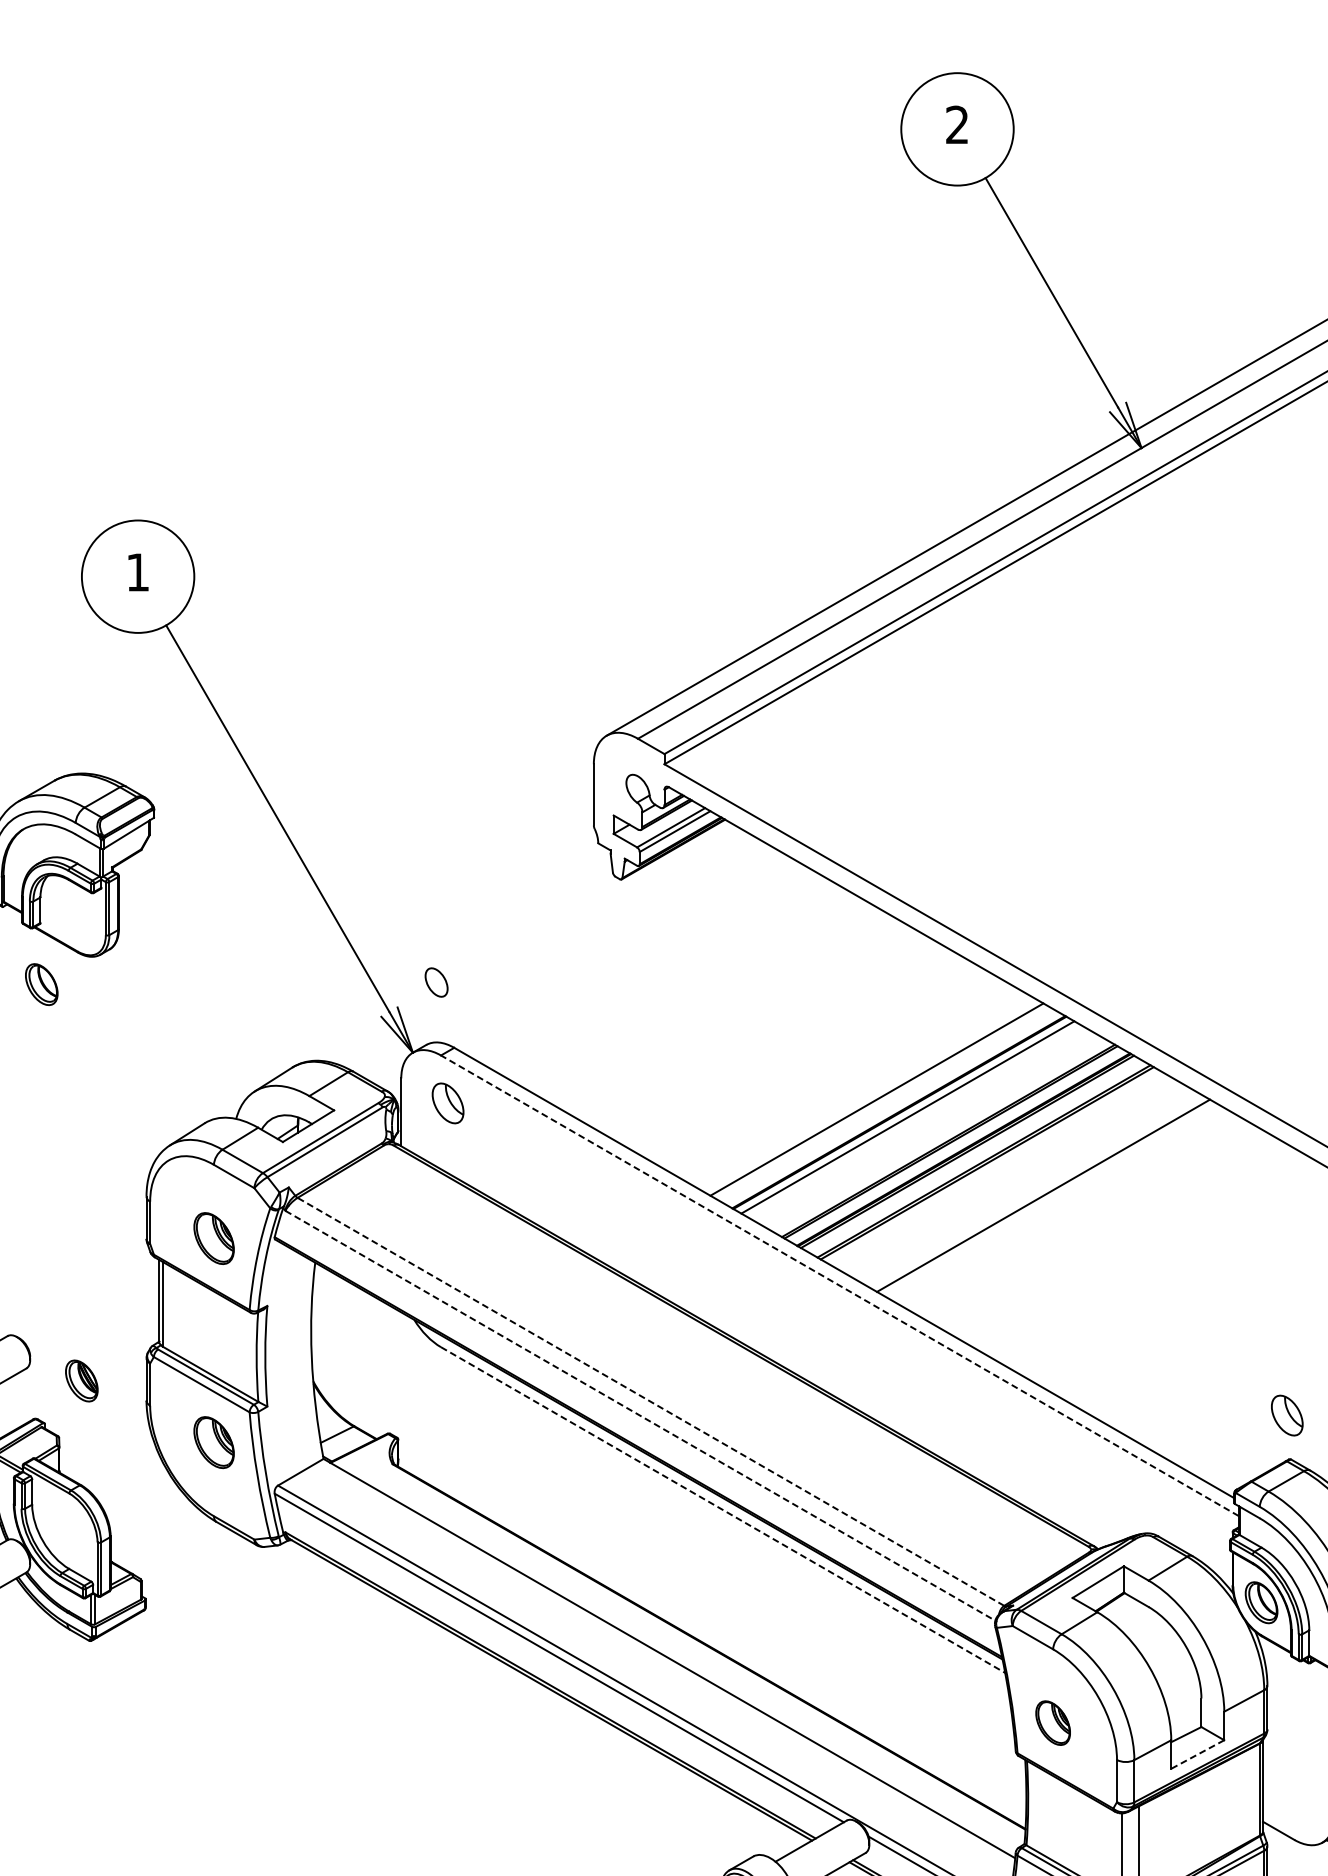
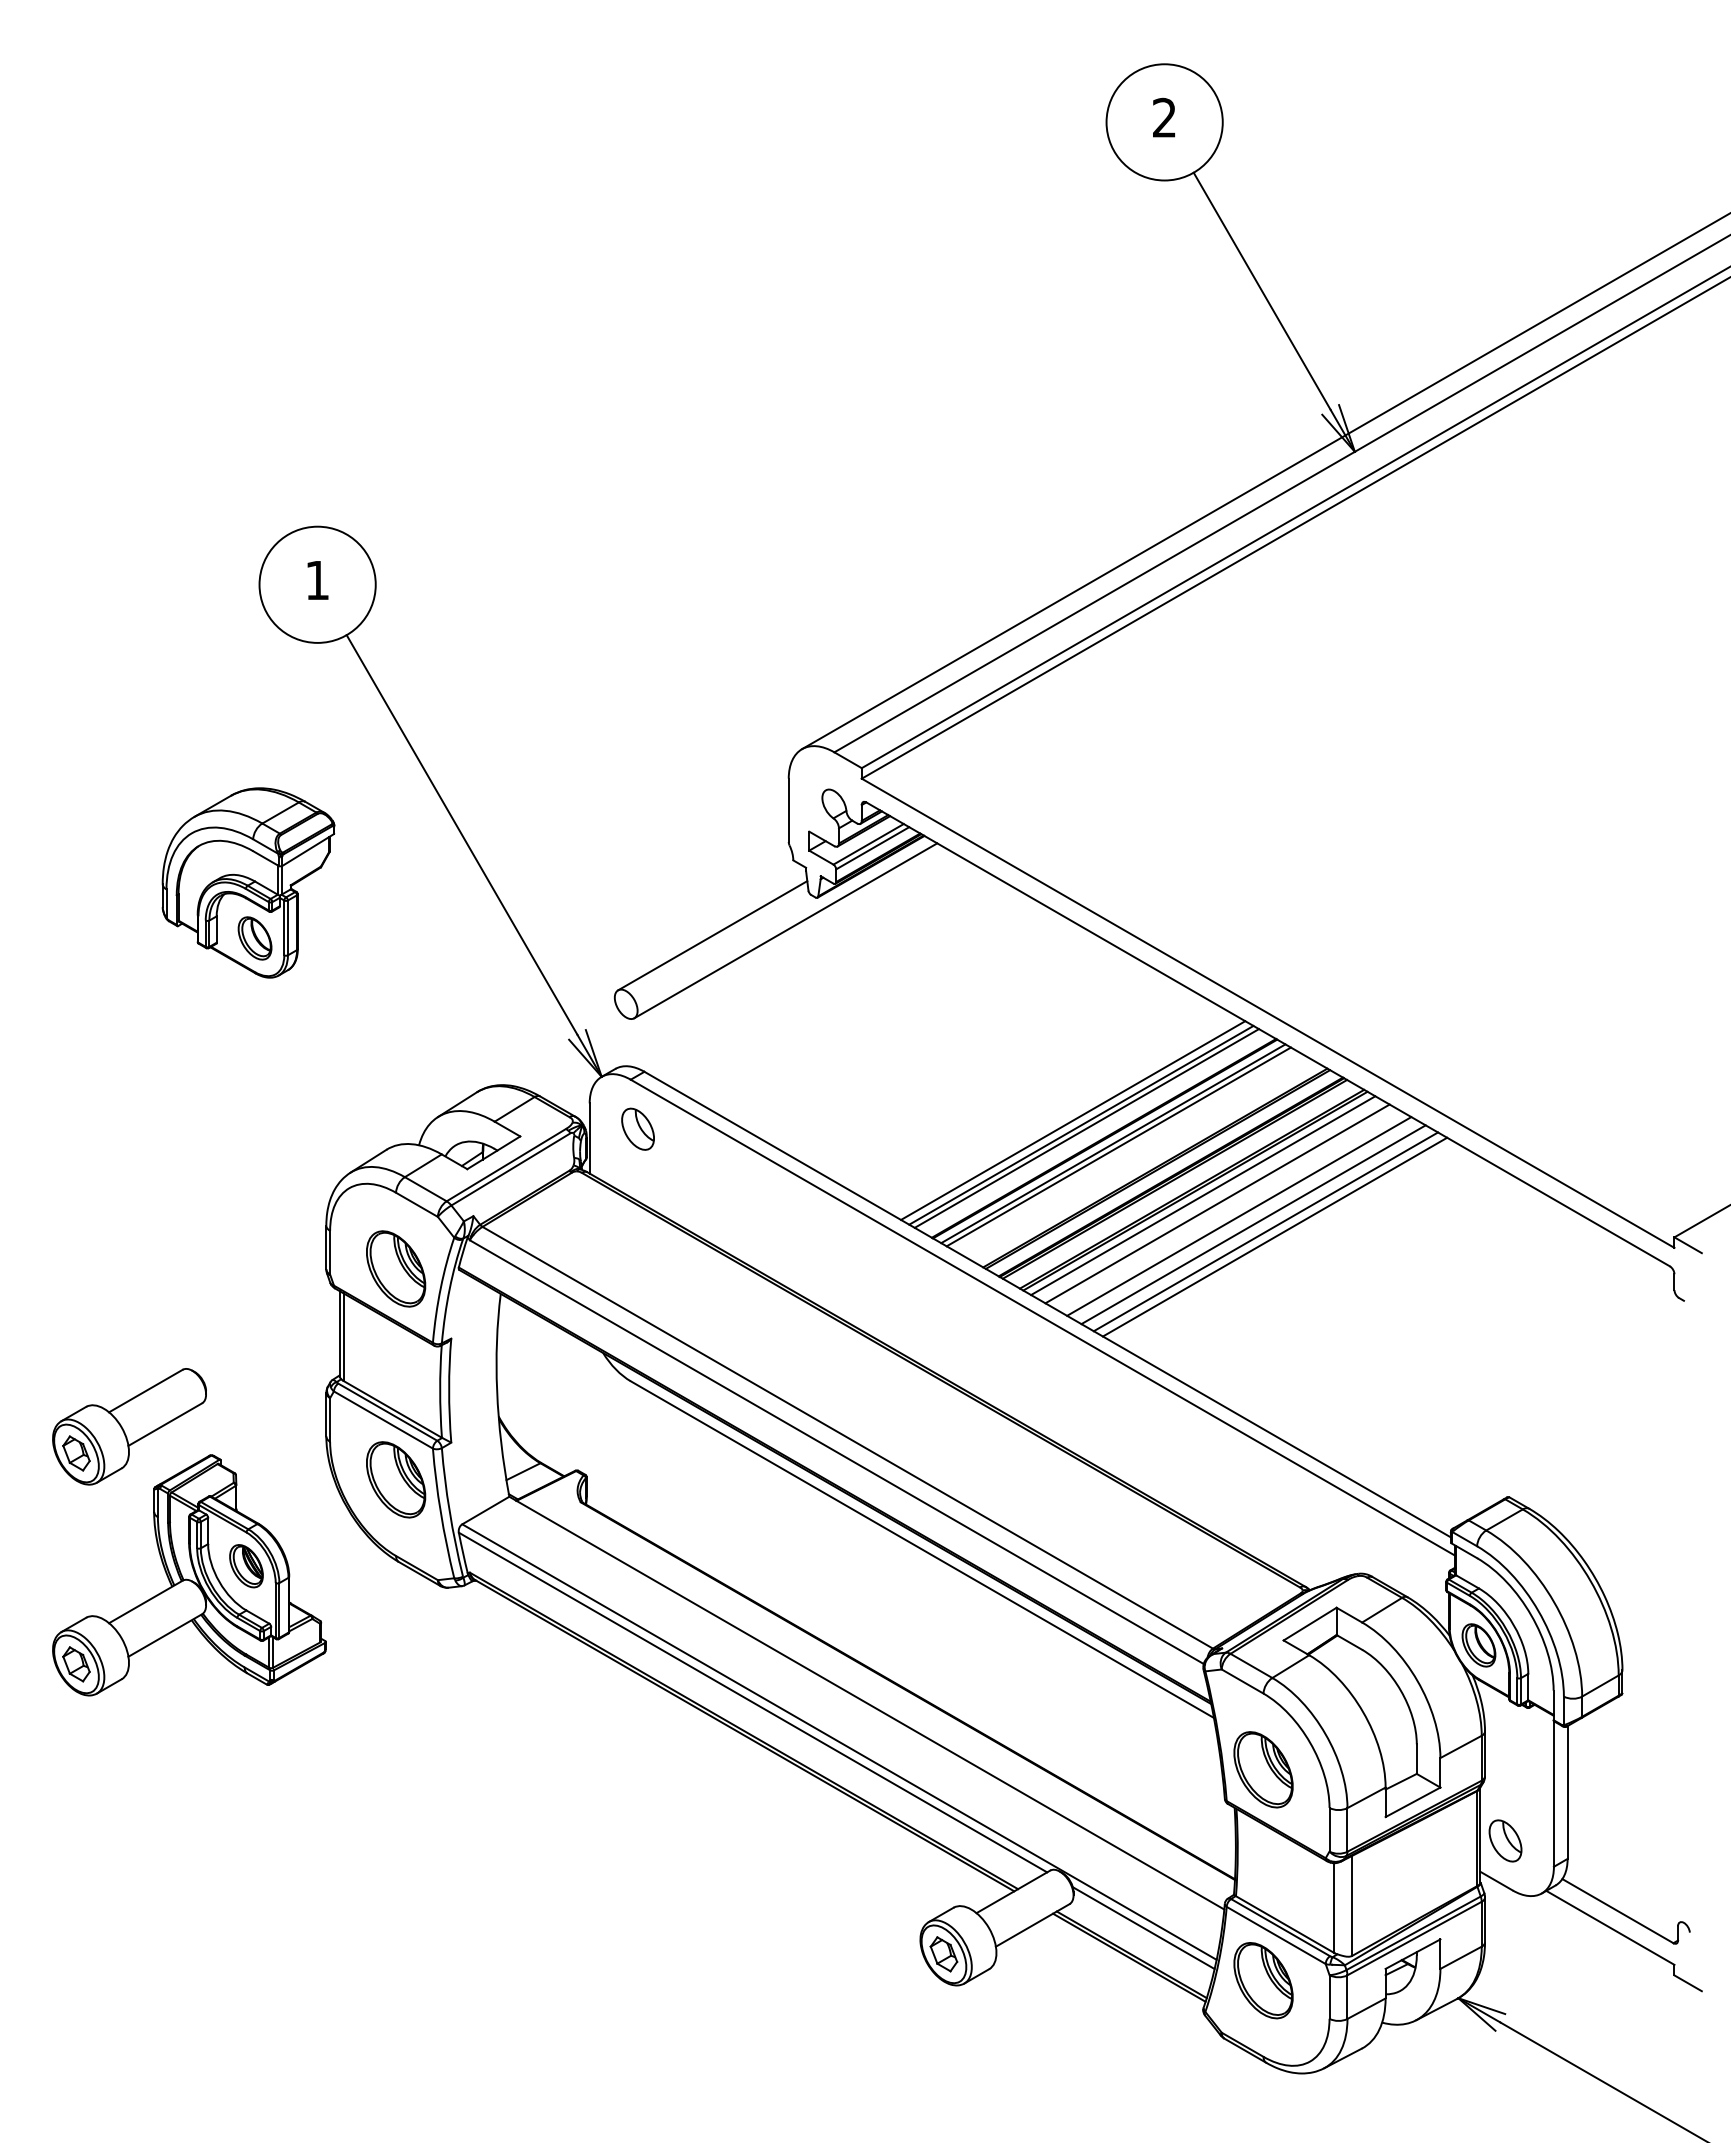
line: (590, 911) -> (785, 930), added
line: (520, 915) -> (712, 935), added
part: (41, 984) -> (254, 938), moved
line: (869, 1094) -> (1073, 1120), added
line: (881, 1102) -> (1086, 1128), added
line: (912, 1120) -> (1118, 1146), added
line: (995, 1167) -> (1203, 1195), added
line: (1008, 1175) -> (1217, 1203), added
line: (1029, 1187) -> (1239, 1216), added
line: (1055, 1202) -> (1265, 1231), added
line: (1063, 1207) -> (1274, 1236), added
part: (214, 1238) -> (396, 1268), size x1.43
line: (839, 1285) -> (1042, 1317), dashed -> solid
part: (81, 1381) -> (246, 1566), moved
line: (650, 1401) -> (847, 1437), dashed -> solid
part: (1287, 1415) -> (1505, 1840), moved
line: (640, 1416) -> (836, 1452), dashed -> solid
part: (214, 1442) -> (396, 1479), size x1.43
line: (723, 1509) -> (922, 1549), dashed -> solid
part: (1053, 1722) -> (1263, 1769), size x1.67
line: (1197, 1754) -> (1412, 1802), dashed -> solid

